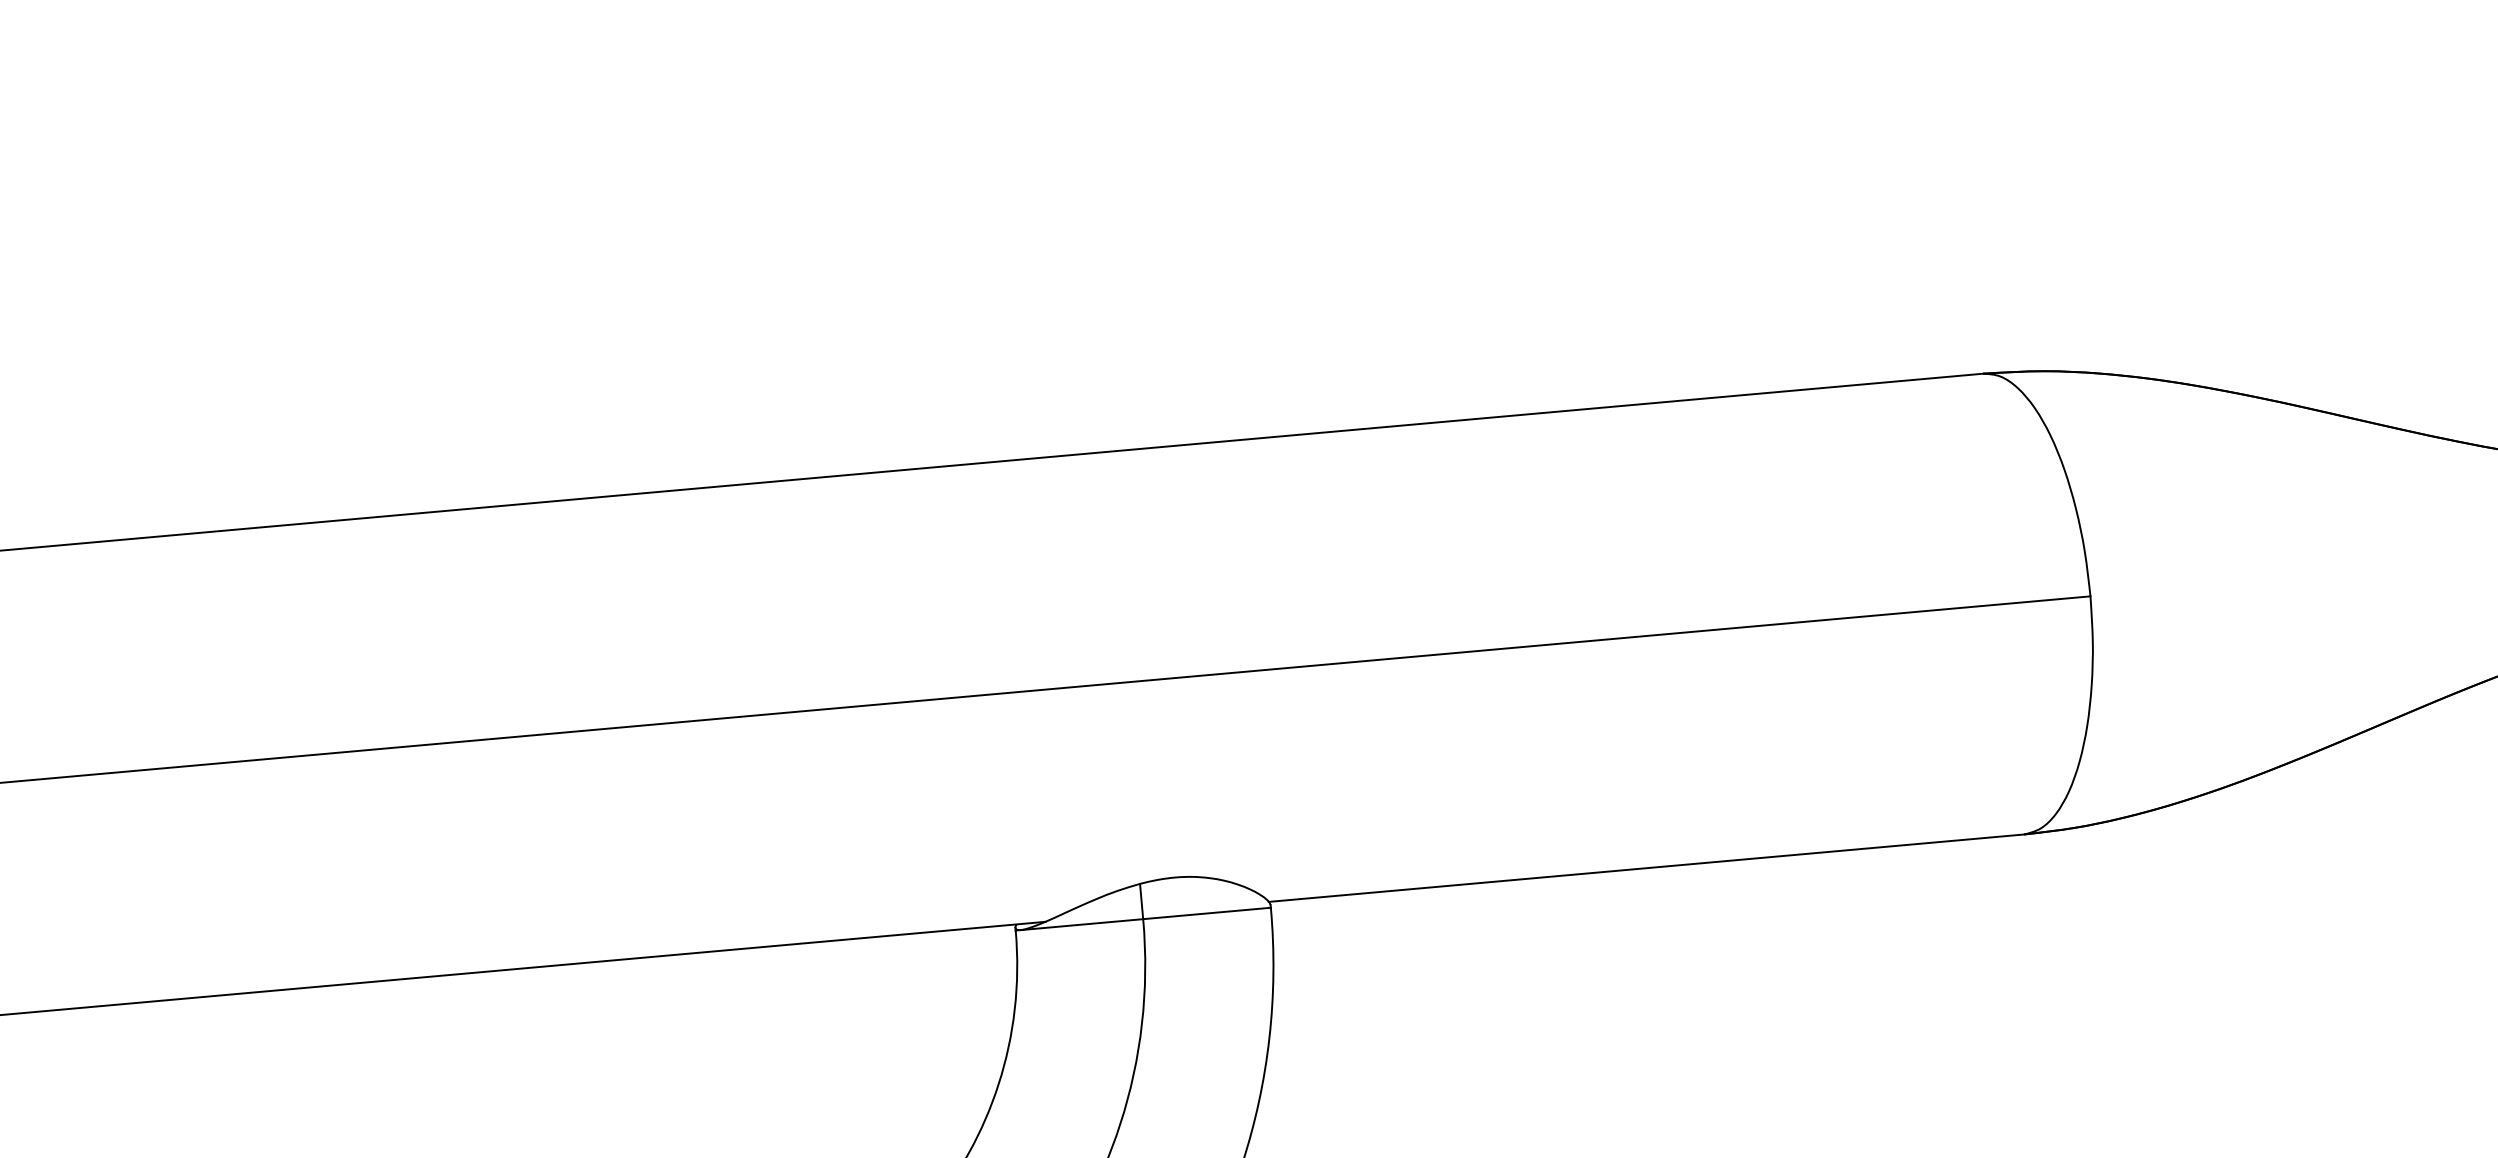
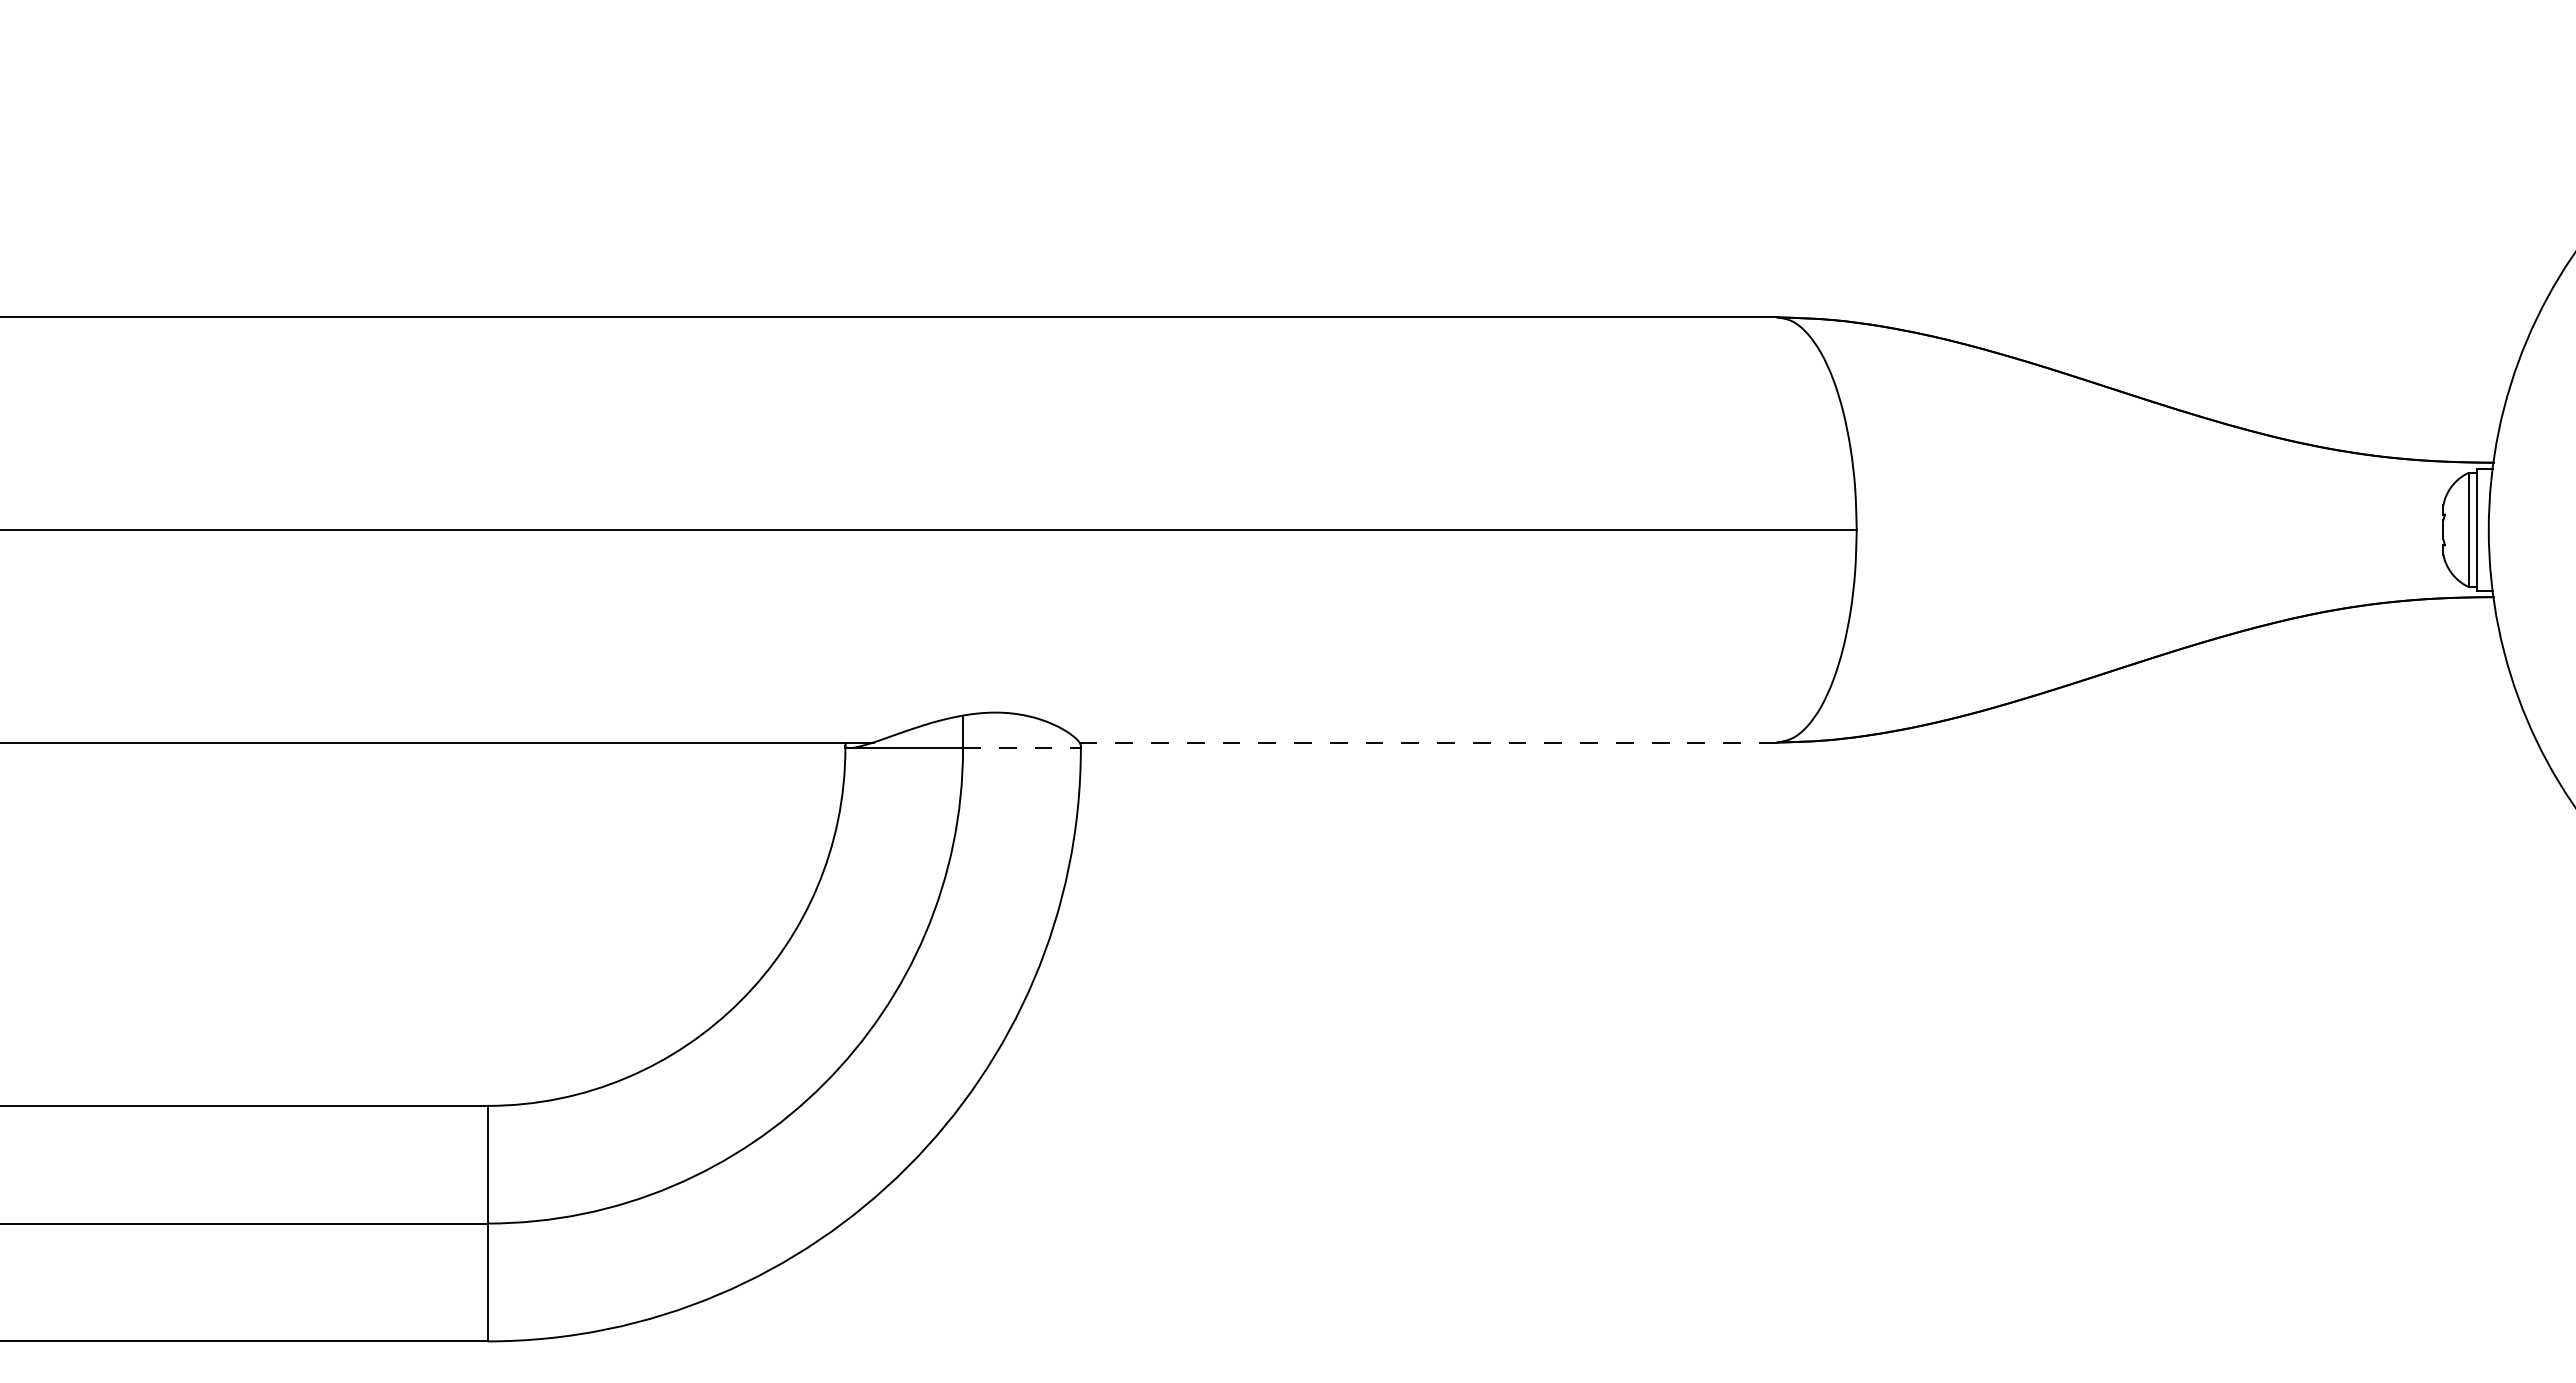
line: (1647, 868) -> (1428, 742), solid -> dashed
line: (1206, 913) -> (1021, 748), solid -> dashed

